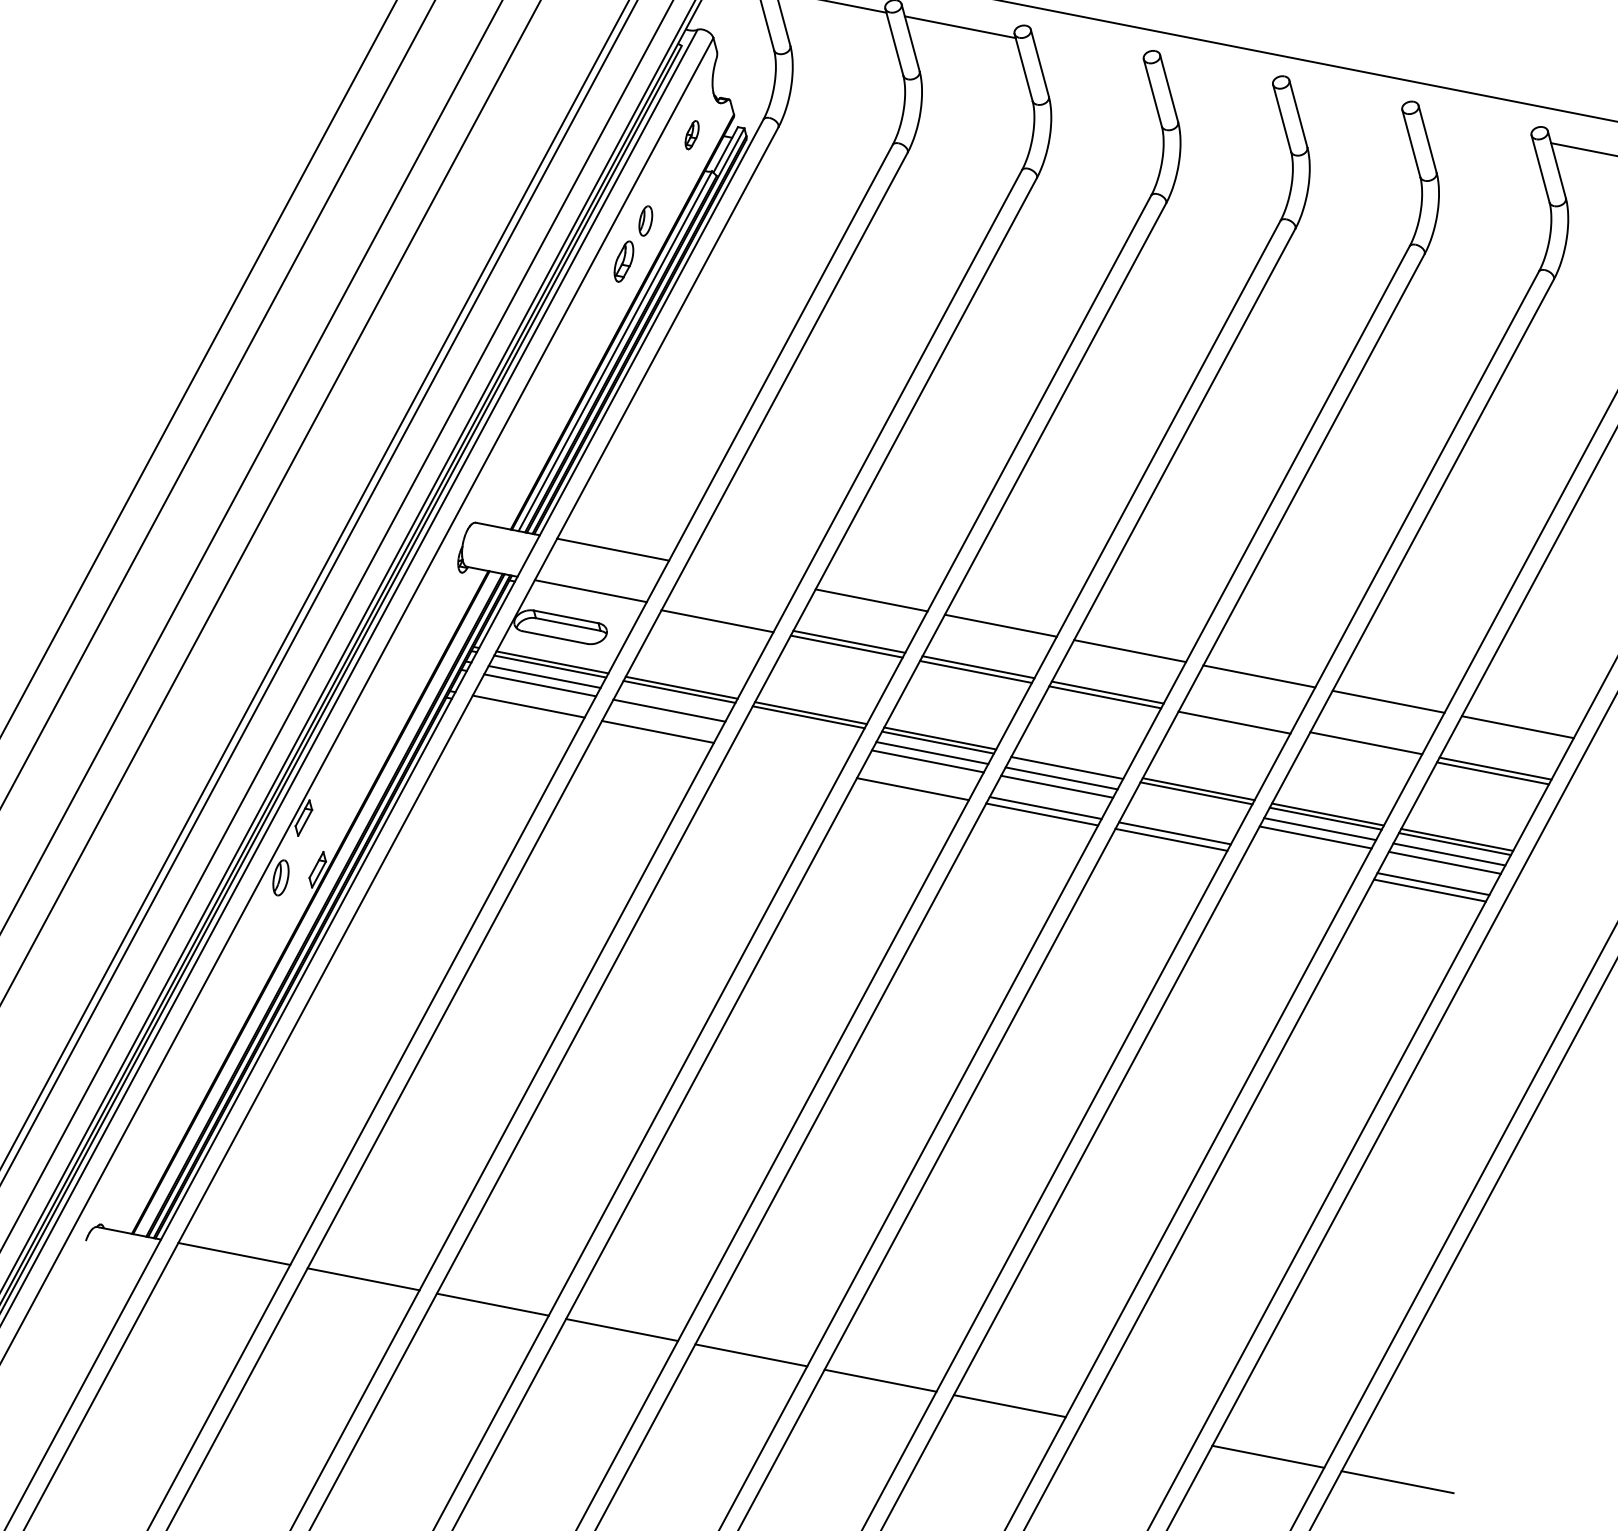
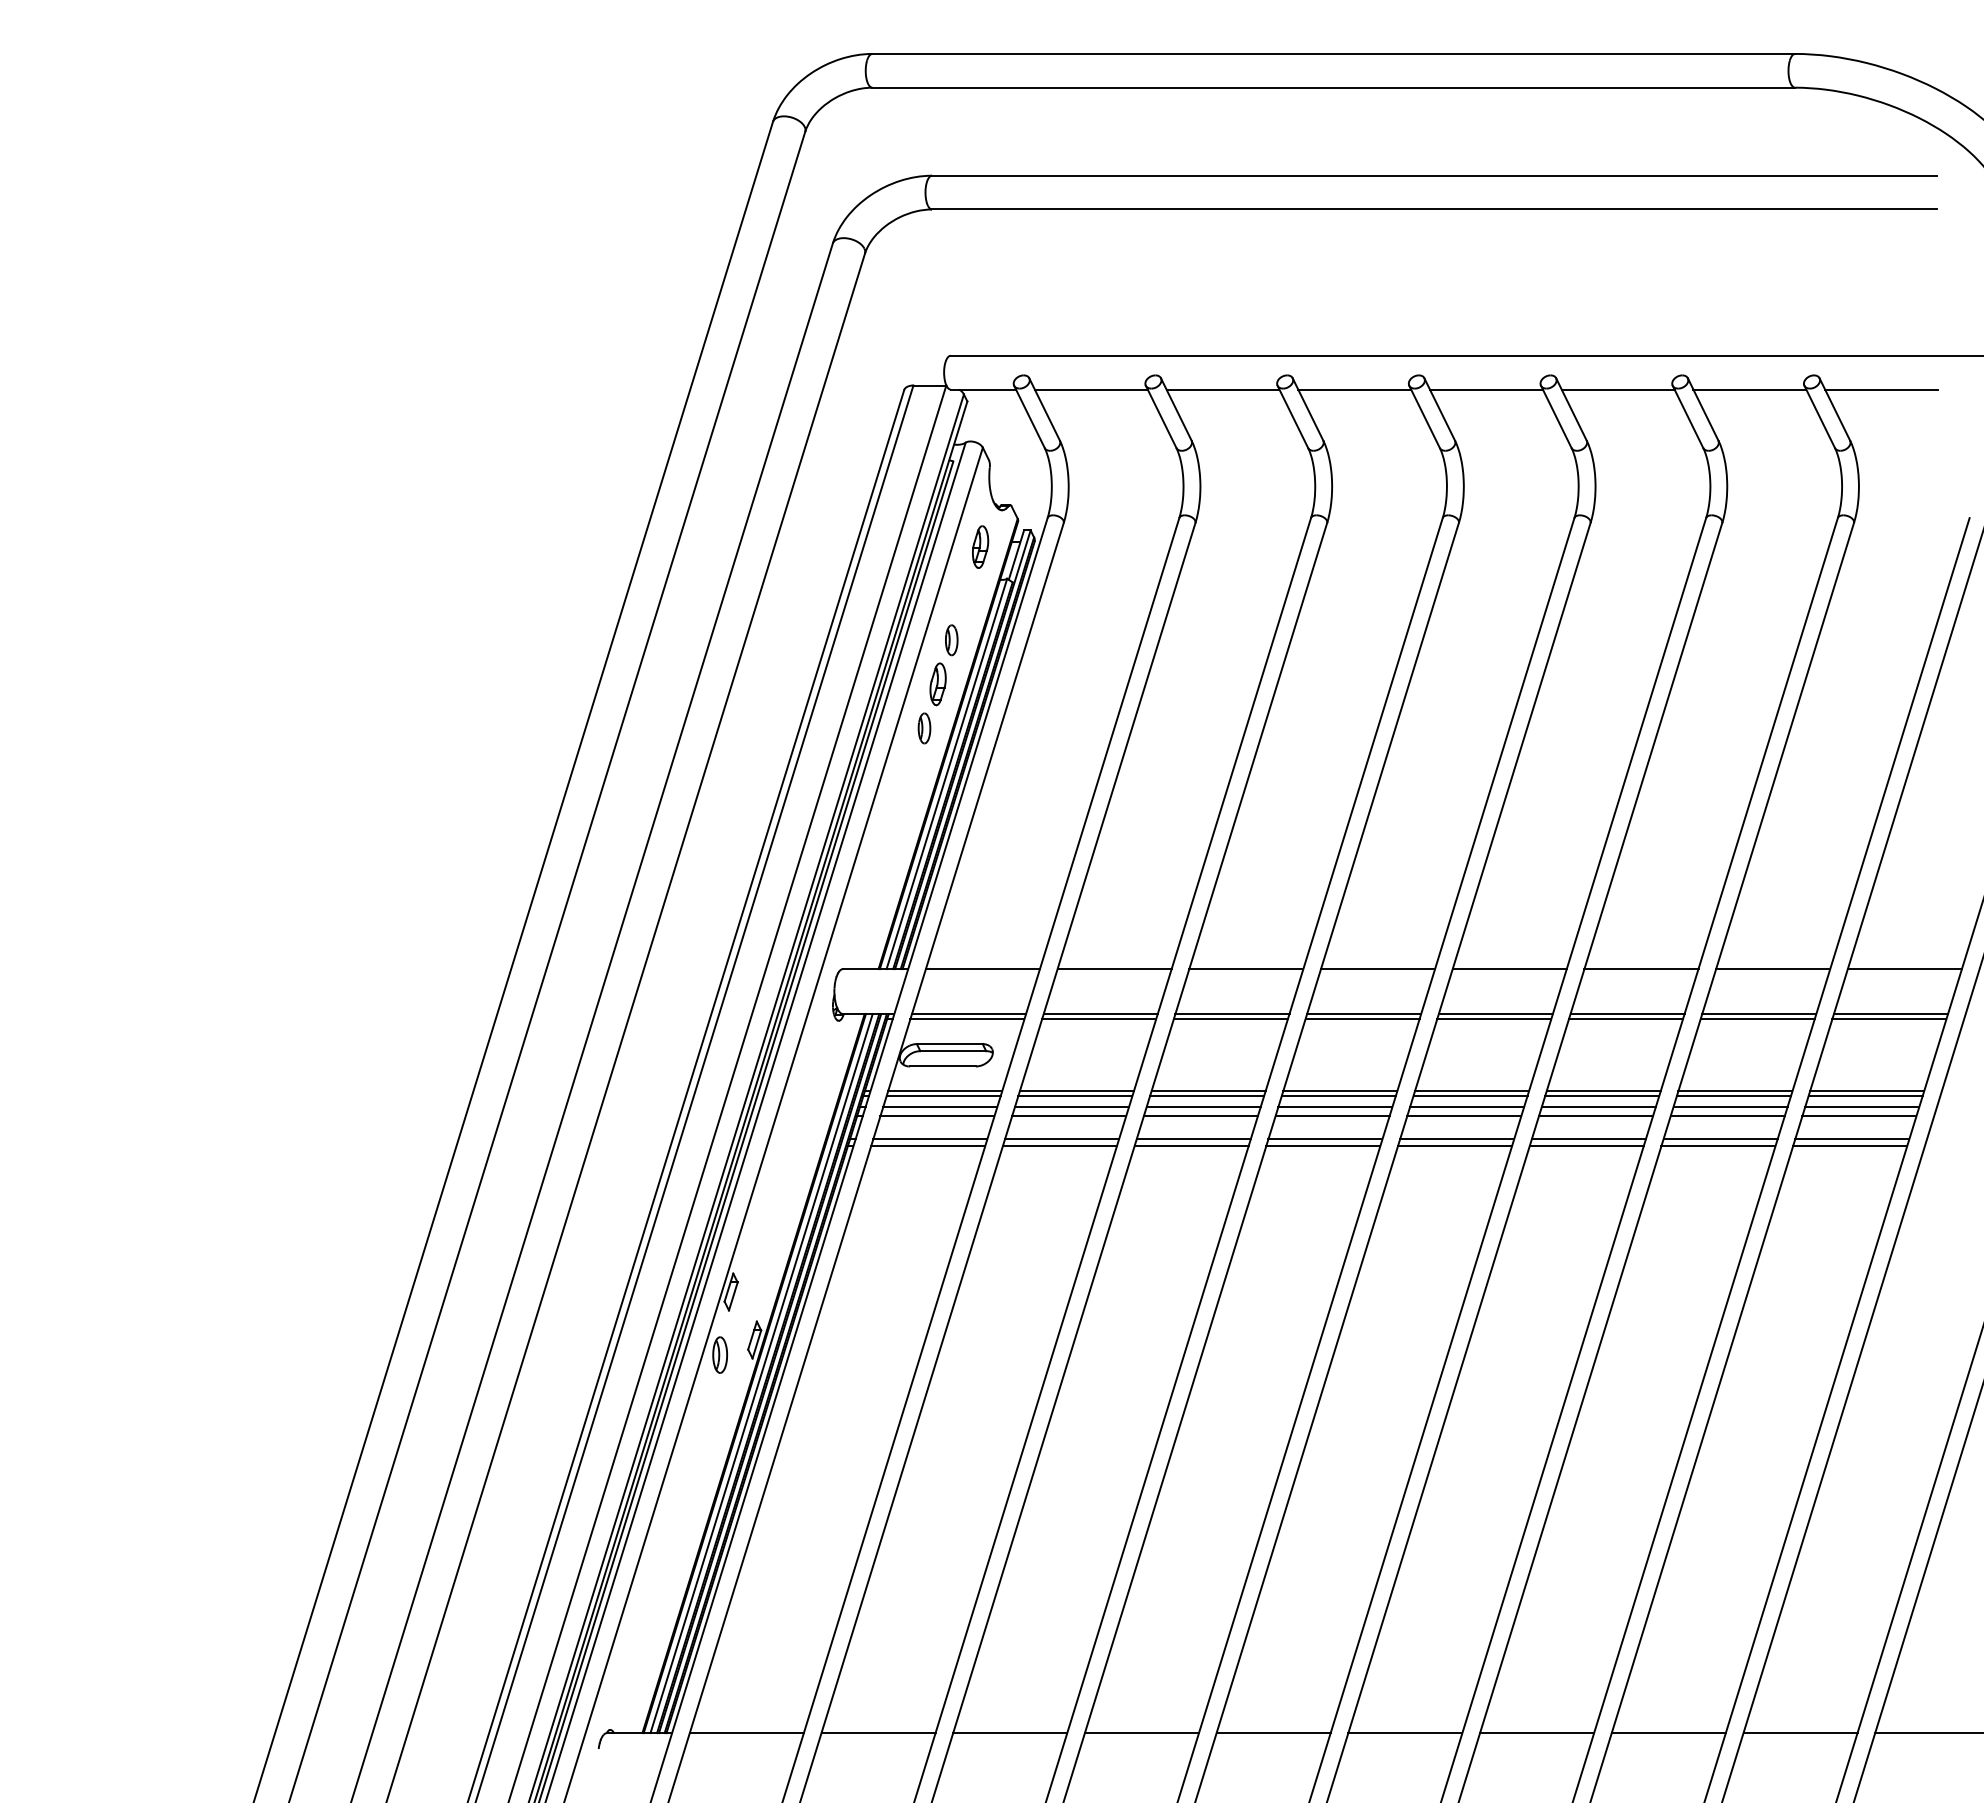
line: (1089, 52) -> (1354, 389), added
line: (1217, 77) -> (1485, 389), added
line: (1347, 103) -> (1617, 389), added
line: (1476, 128) -> (1749, 389), added
part: (692, 134) -> (980, 546), size x1.43
part: (602, 302) -> (924, 728), added
line: (742, 575) -> (1114, 969), added
line: (588, 596) -> (967, 1019), added
line: (719, 616) -> (1100, 1014), added
line: (673, 702) -> (1071, 1107), added
line: (525, 713) -> (928, 1146), added
line: (1236, 718) -> (1627, 1014), added
line: (802, 727) -> (1203, 1107), added
line: (798, 736) -> (1200, 1116), added
line: (654, 738) -> (1059, 1146), added
line: (1363, 748) -> (1757, 1019), added
line: (786, 757) -> (1193, 1139), added
line: (783, 763) -> (1191, 1146), added
line: (1068, 763) -> (1471, 1091), added
line: (916, 782) -> (1325, 1139), added
line: (1190, 804) -> (1598, 1107), added
line: (1185, 812) -> (1595, 1116), added
line: (1304, 858) -> (1720, 1139), added
line: (1300, 865) -> (1718, 1146), added
line: (317, 903) -> (761, 1373), added
line: (1138, 1431) -> (1668, 1733), added

